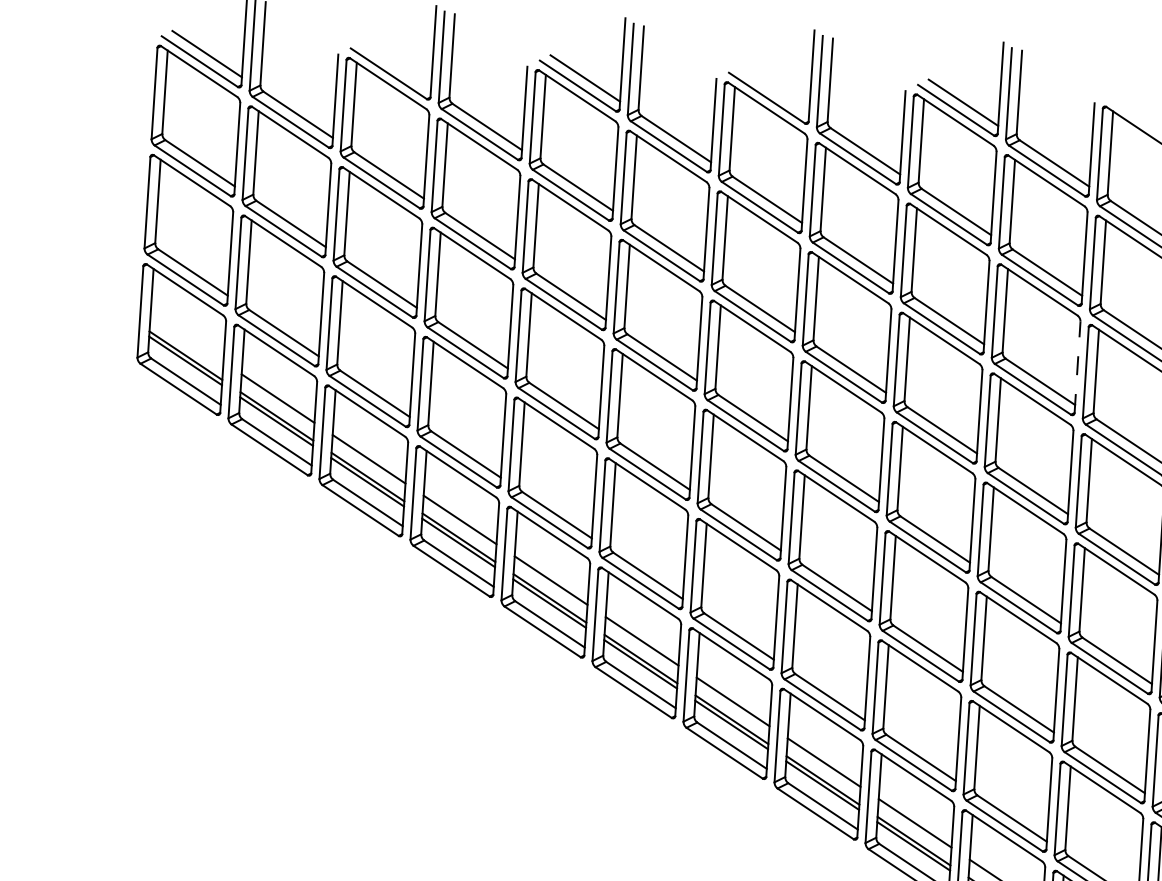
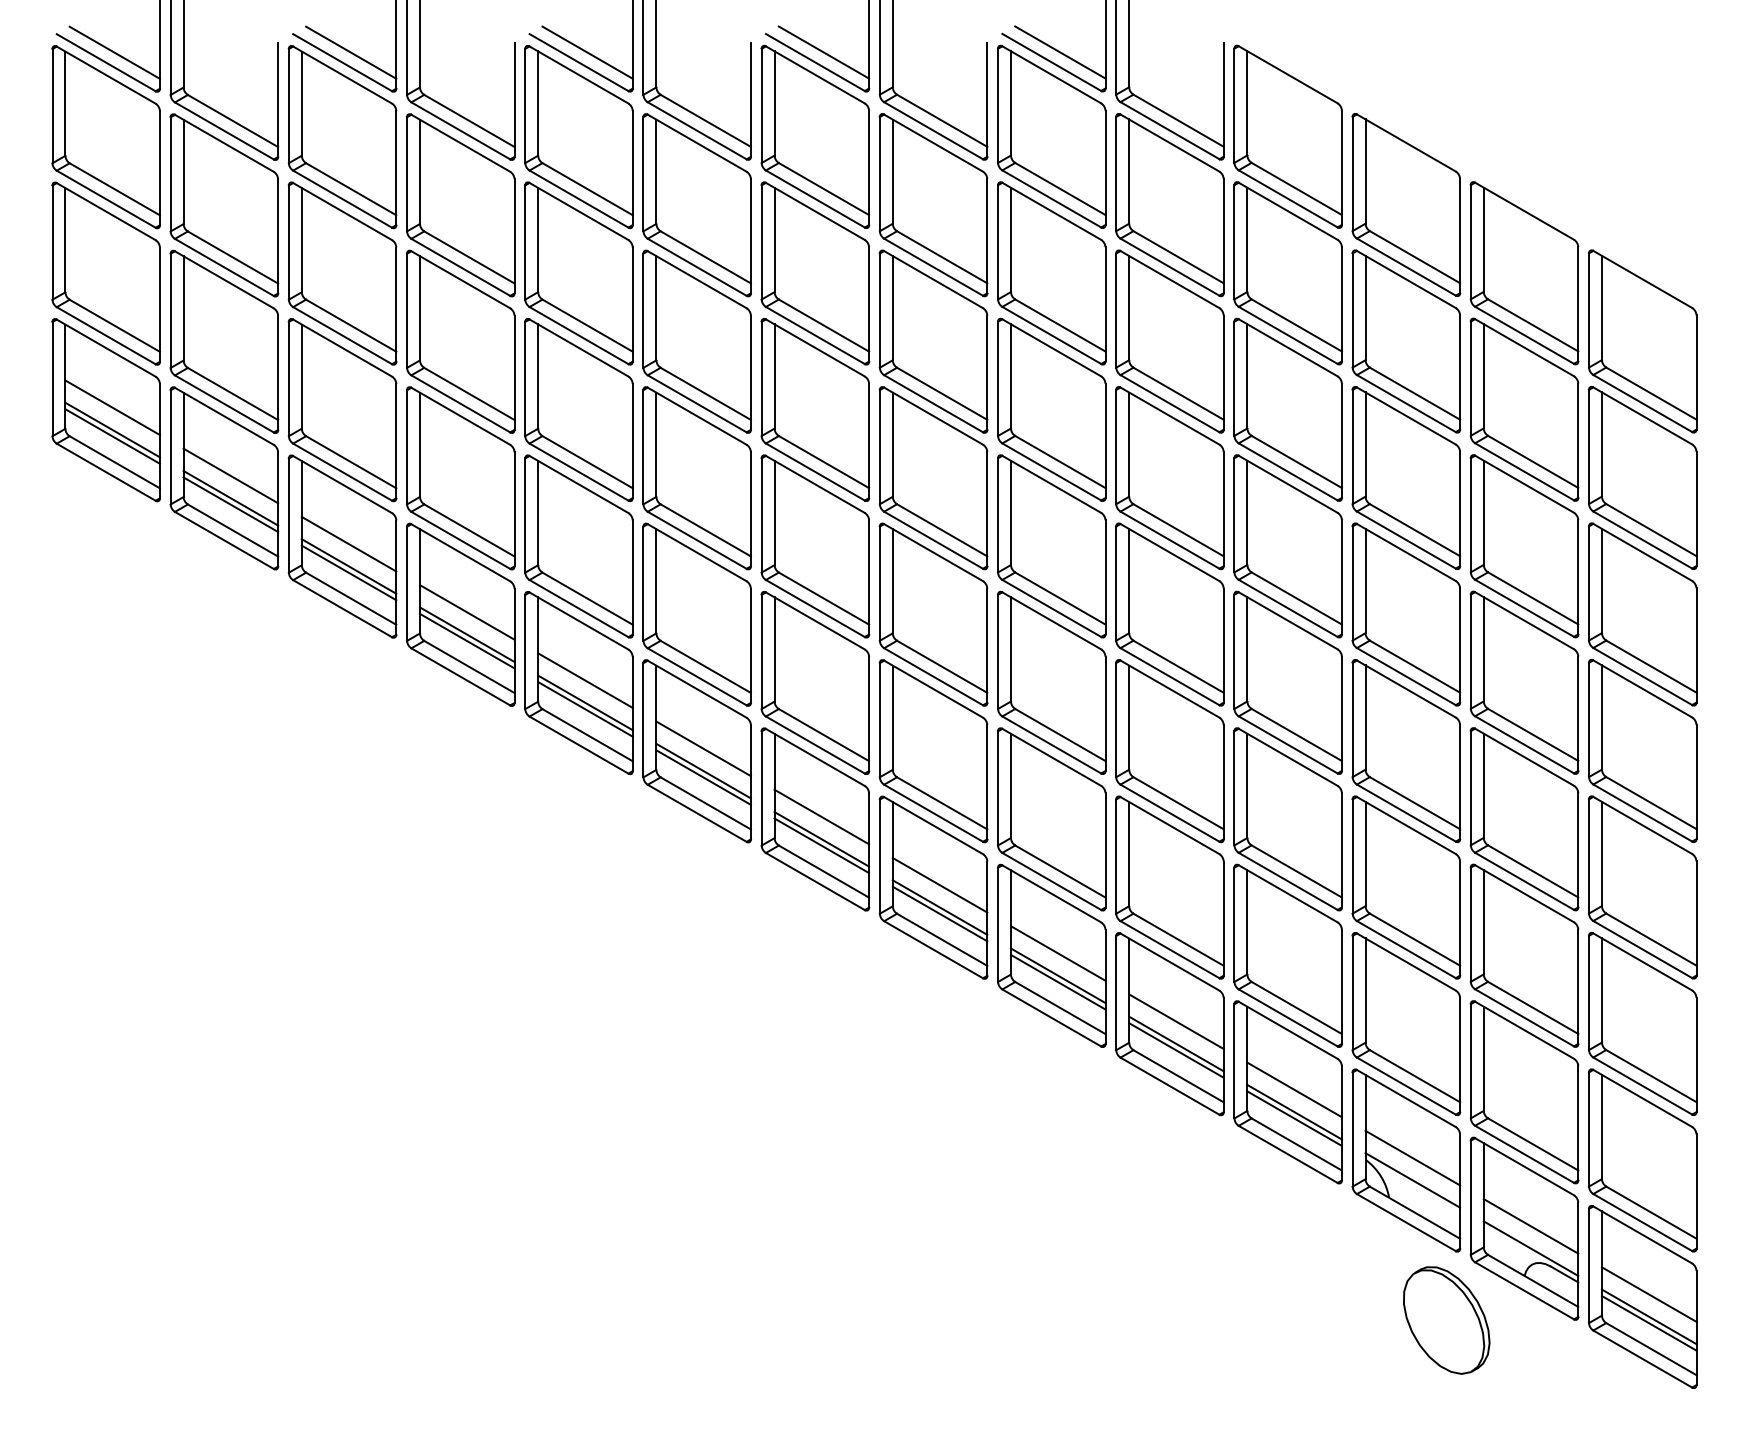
line: (396, 66) -> (351, 52), added
line: (774, 90) -> (823, 52), added
line: (186, 337) -> (112, 407), added
line: (1077, 367) -> (1223, 372), dashed -> solid

